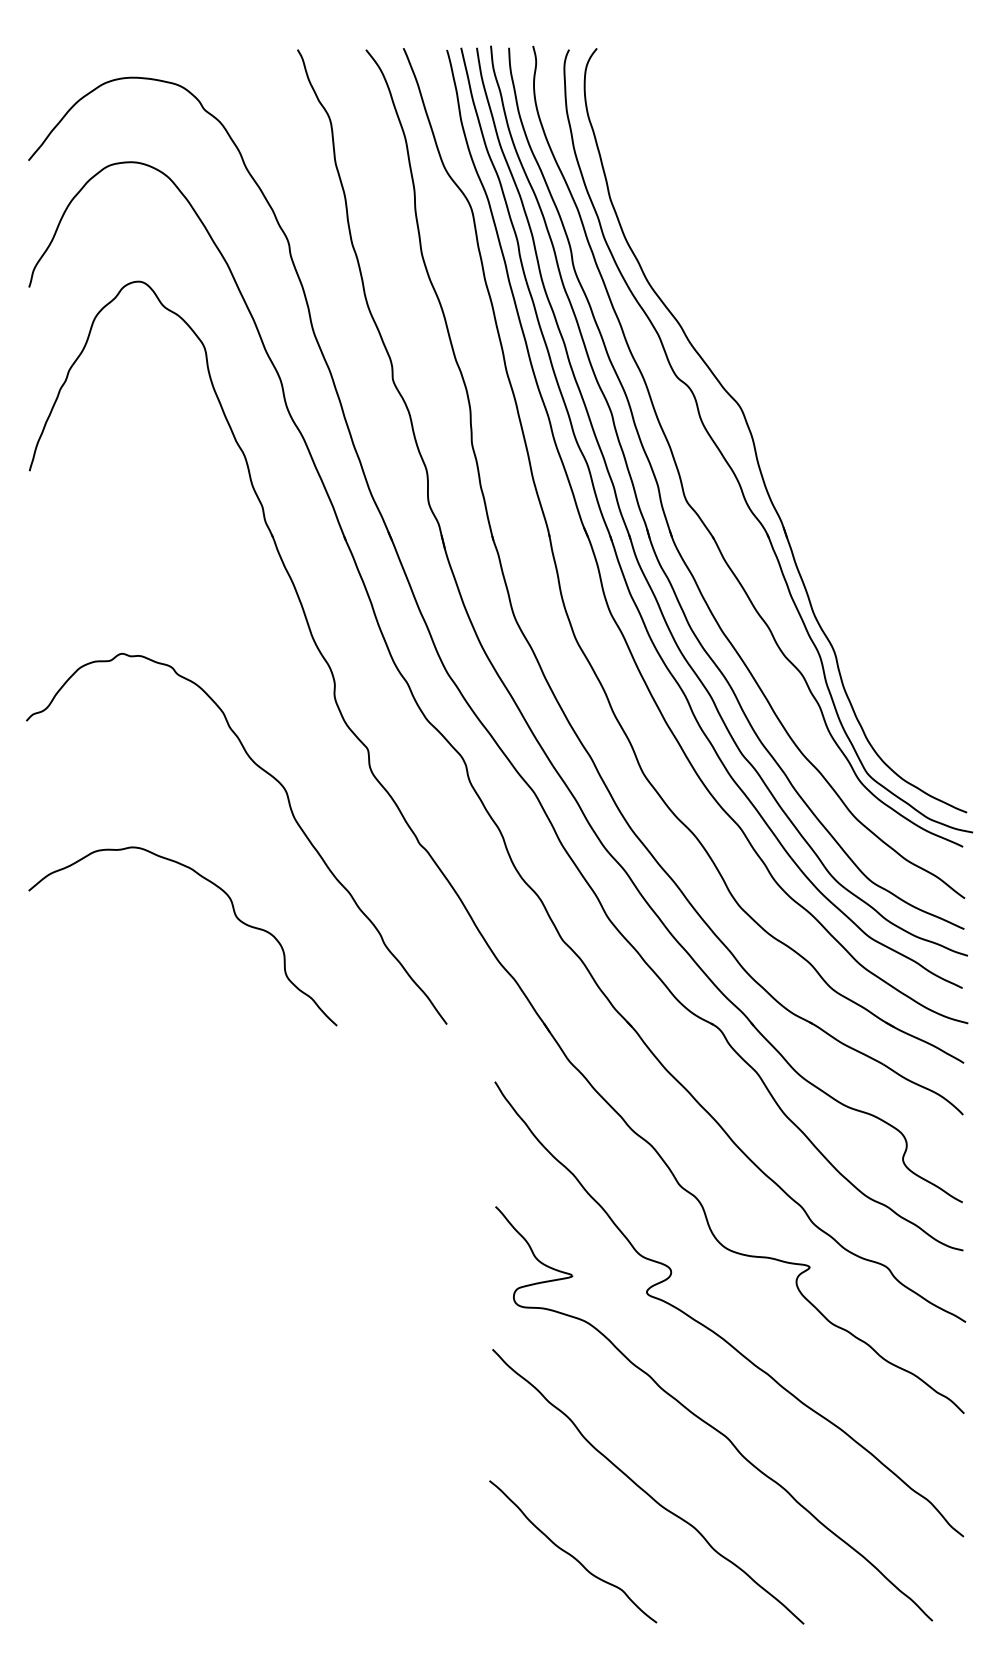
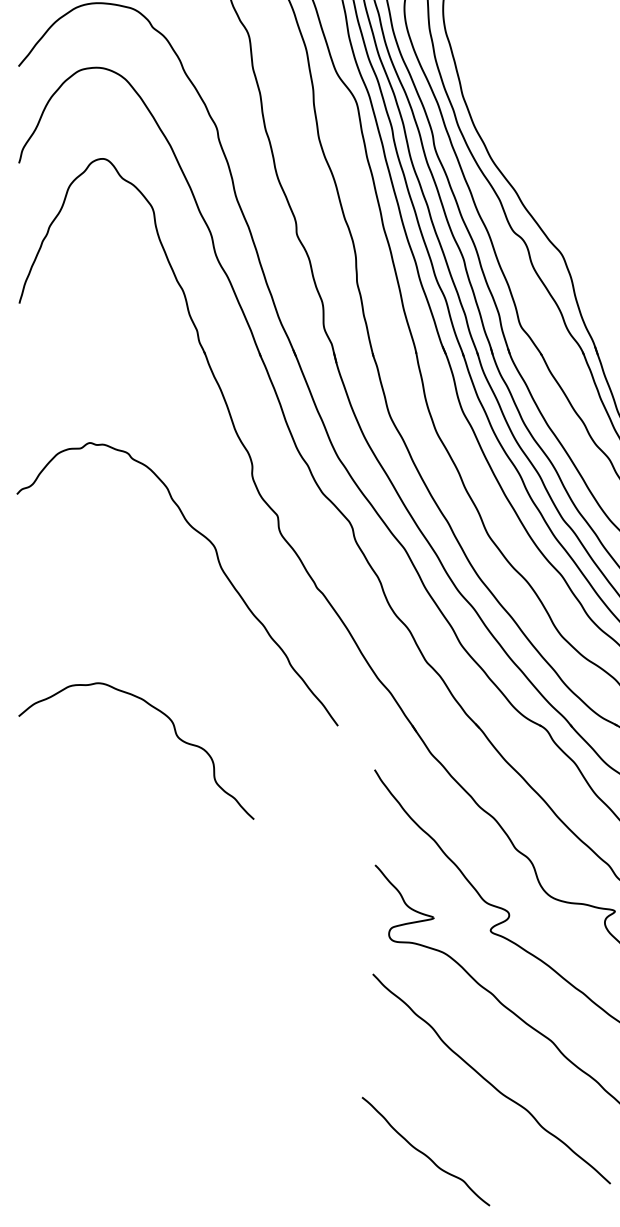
curve: (234, 915) -> (175, 735), moved
curve: (570, 1553) -> (423, 1152), moved

